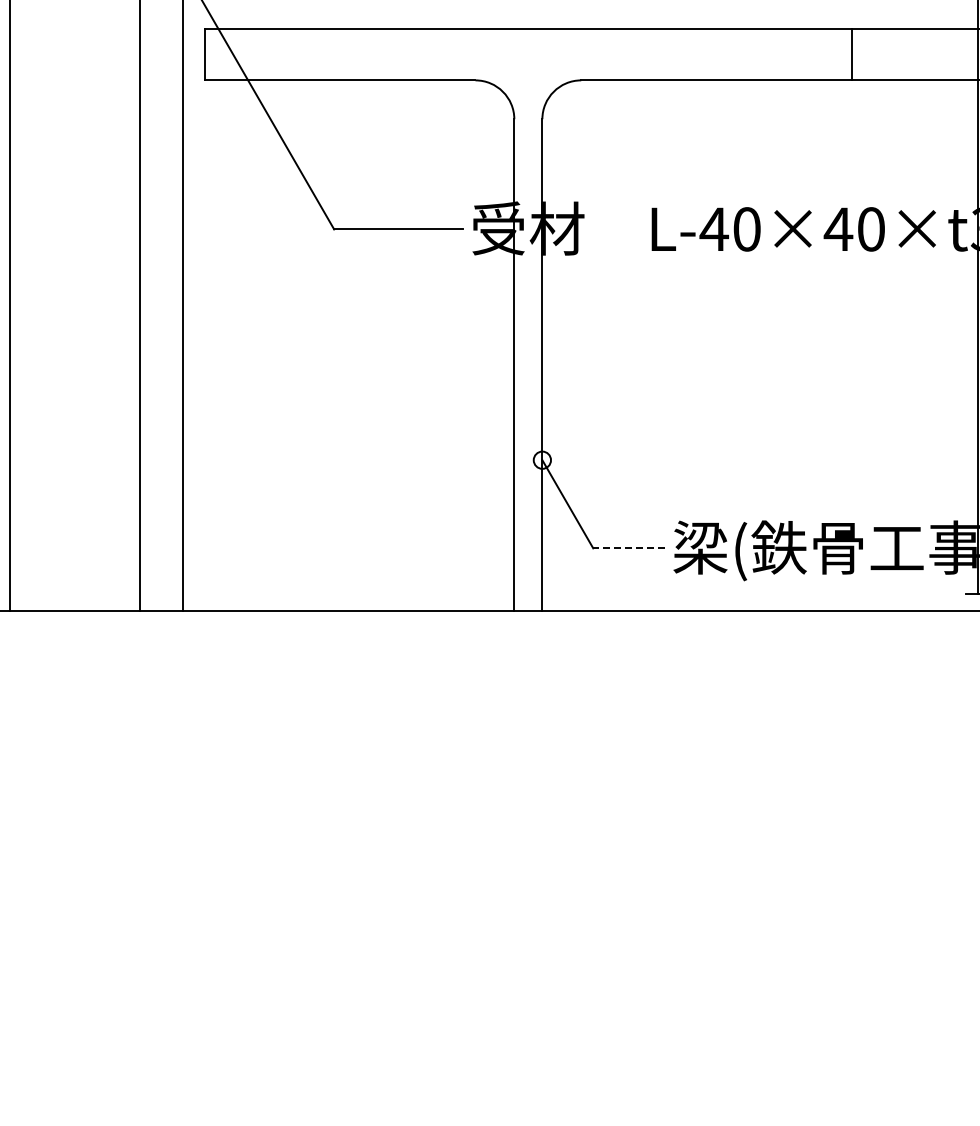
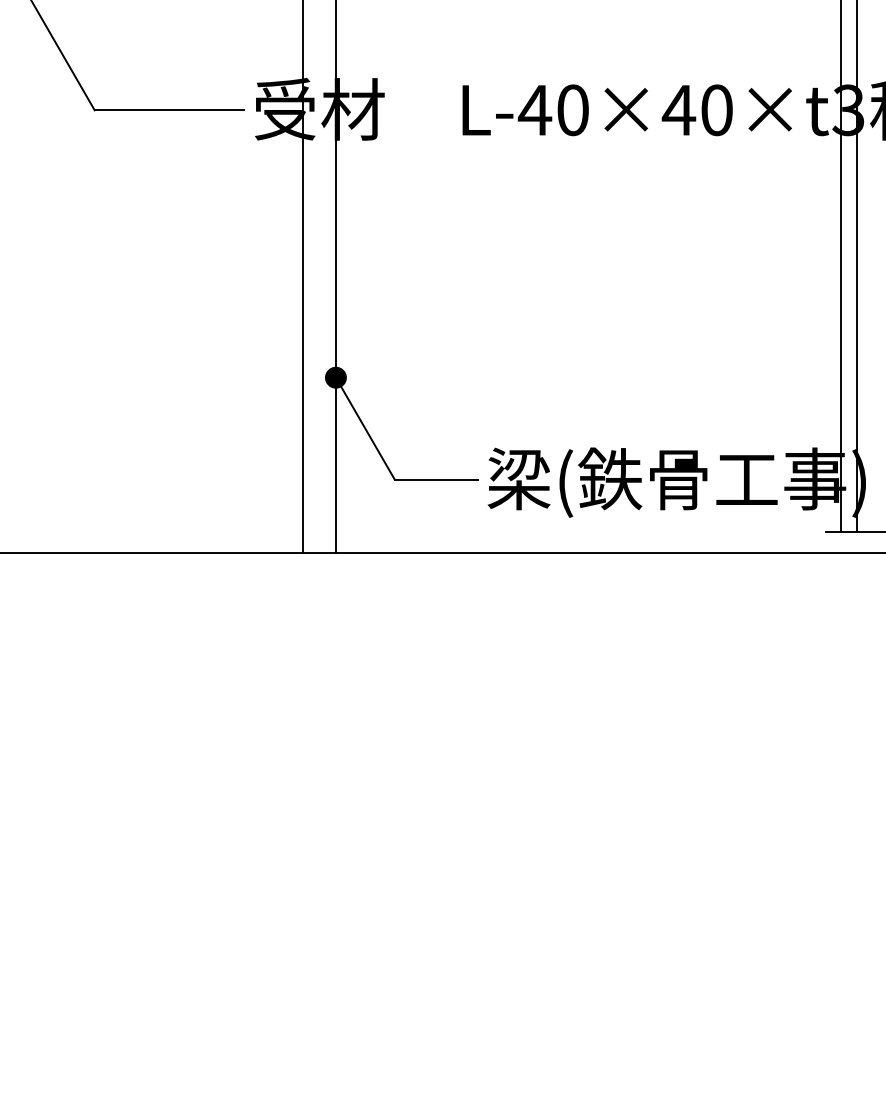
fill: (542, 459) -> (336, 376), added
line: (628, 548) -> (435, 479), dashed -> solid

